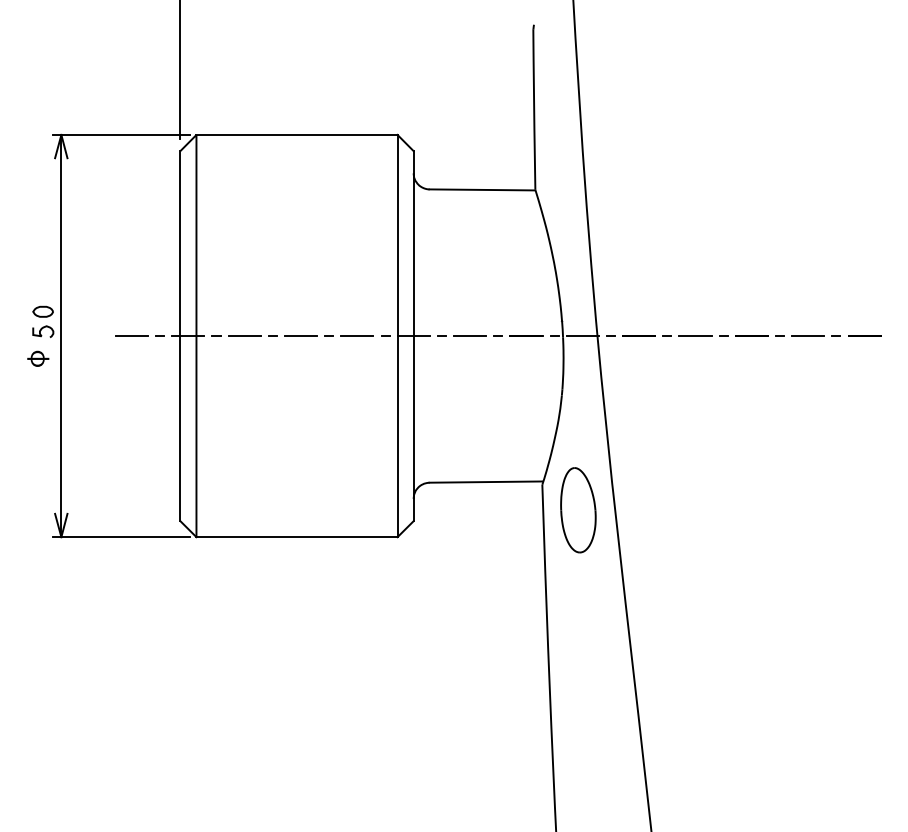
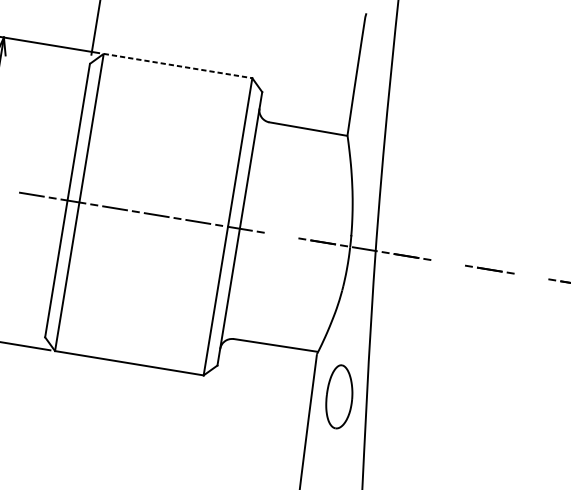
line: (297, 134) -> (178, 65), solid -> dashed
line: (469, 336) -> (281, 235), removed
line: (695, 336) -> (448, 263), removed
line: (808, 336) -> (531, 276), removed
part: (578, 510) -> (339, 397), moved

